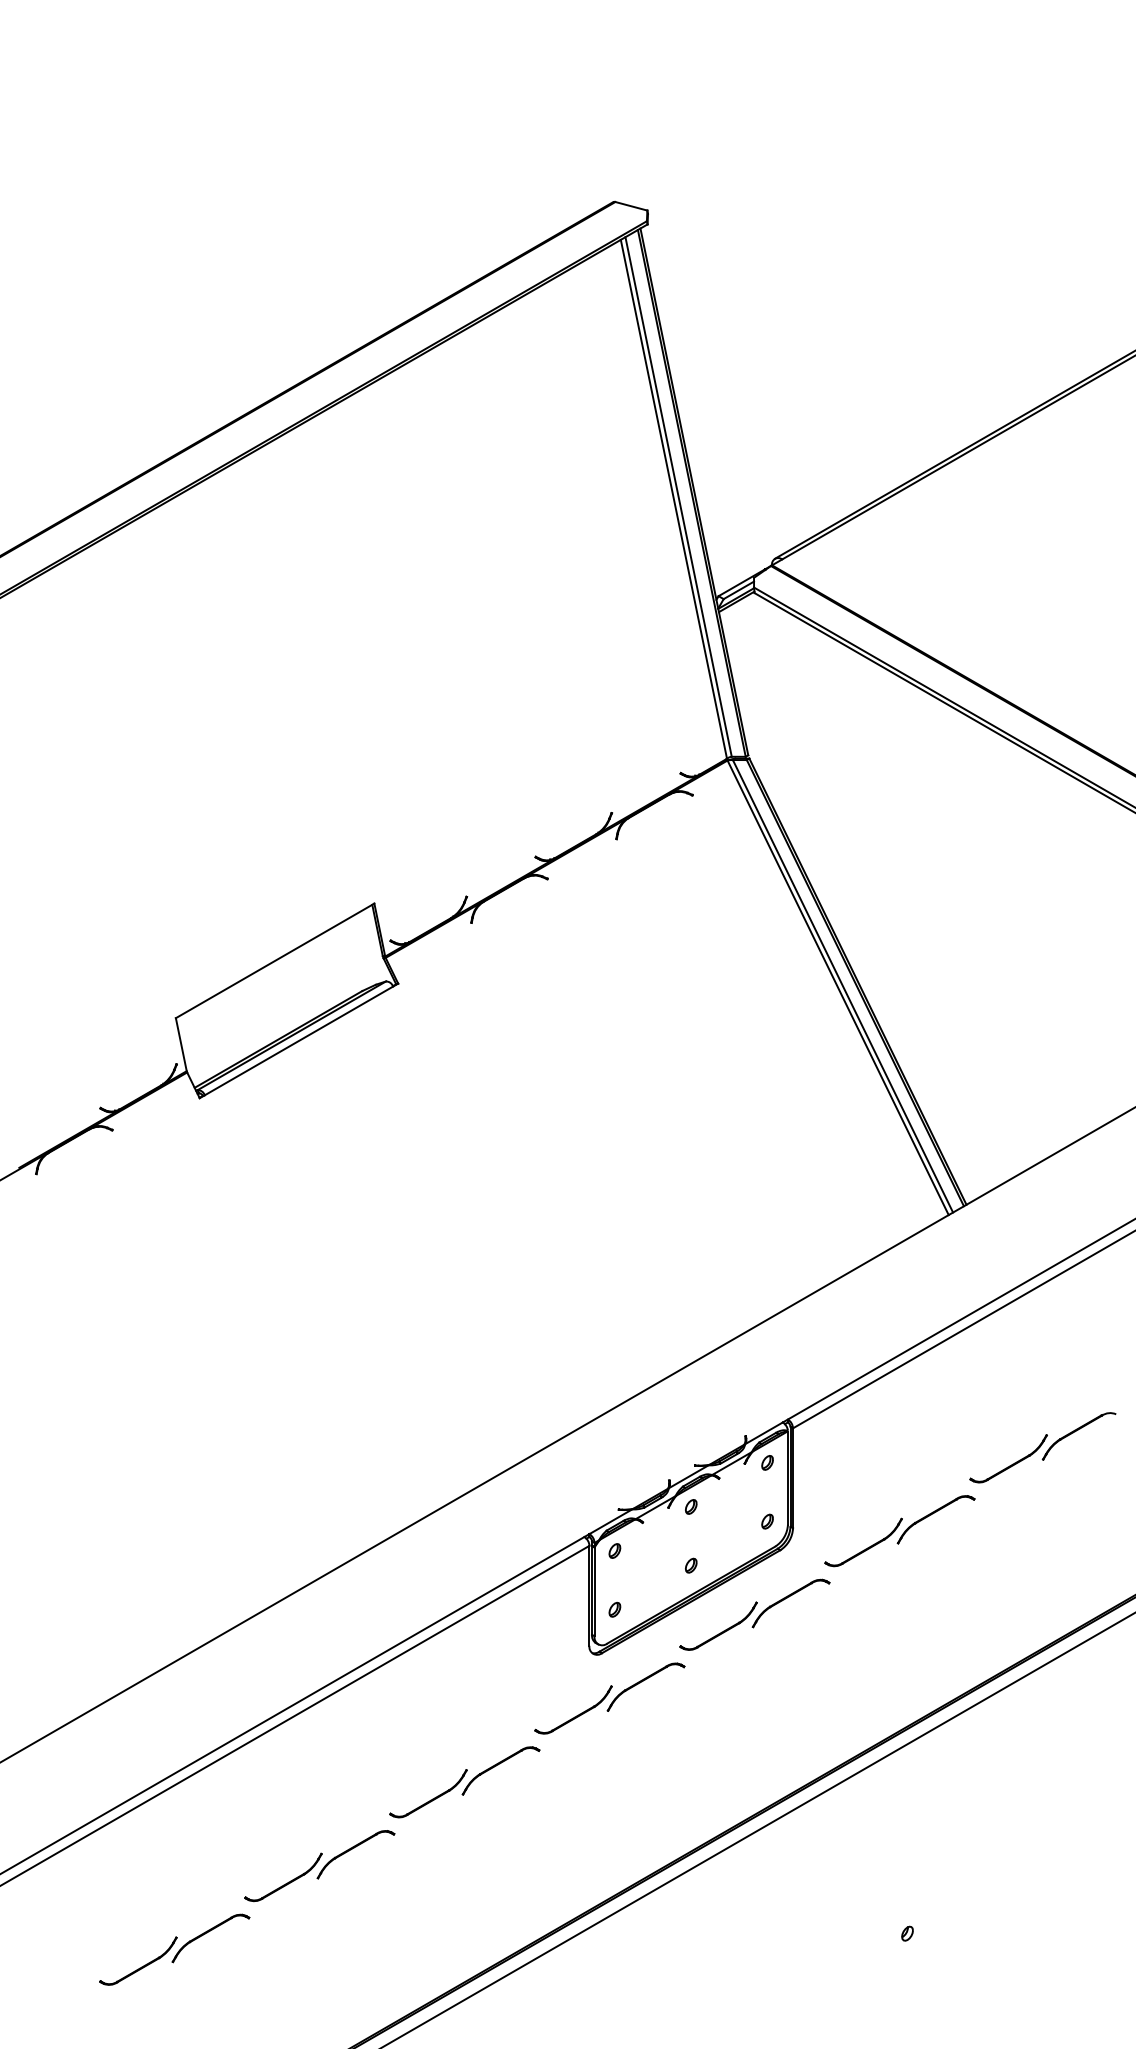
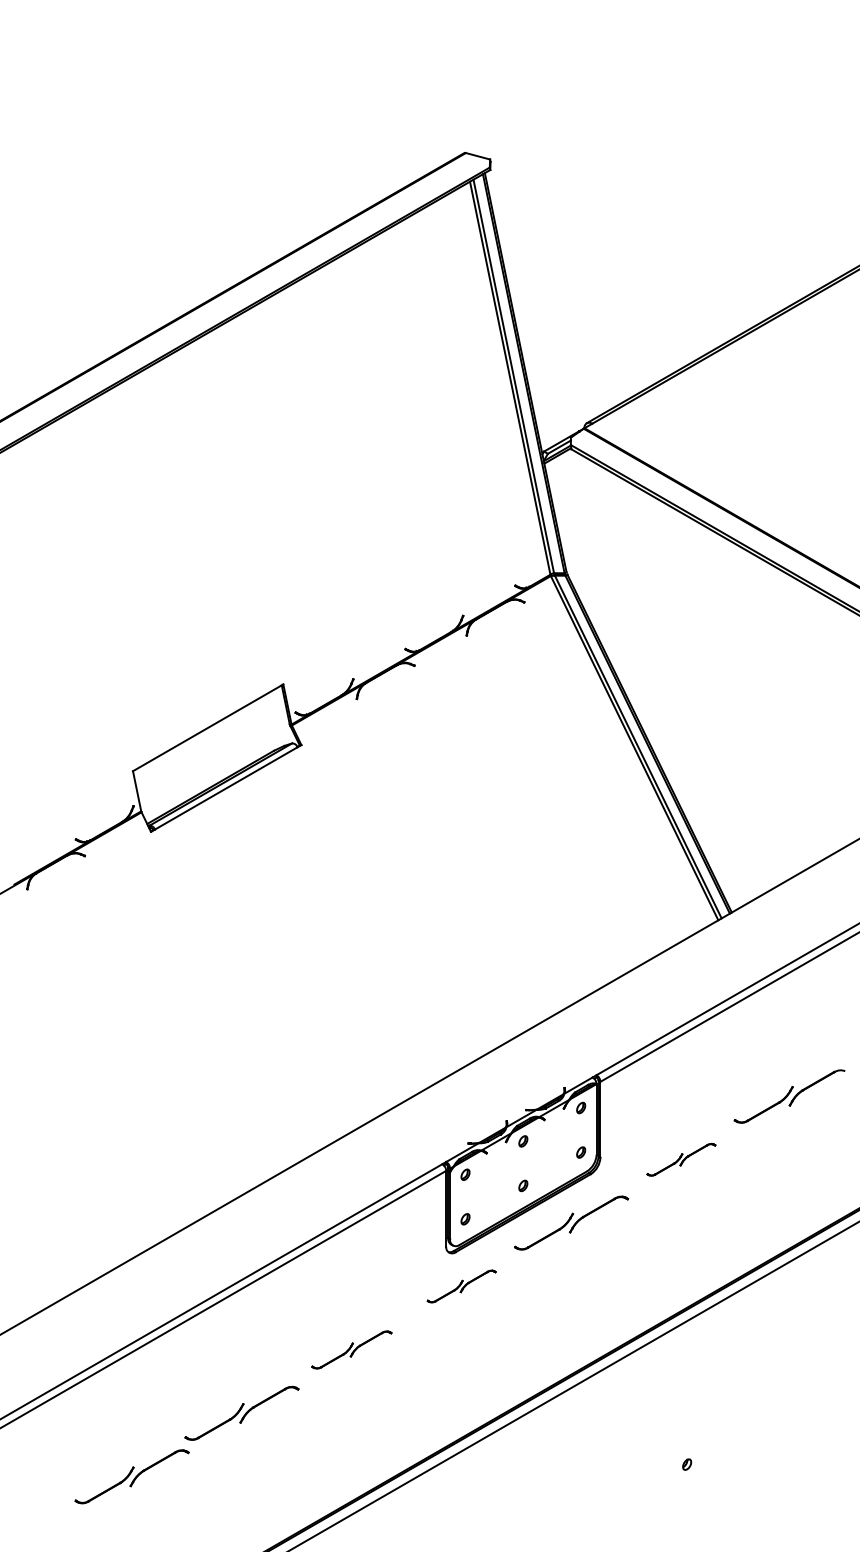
part: (899, 1531) -> (681, 1160), size x0.6
part: (609, 1698) -> (461, 1286), size x0.6
part: (464, 1782) -> (351, 1350), size x0.7

